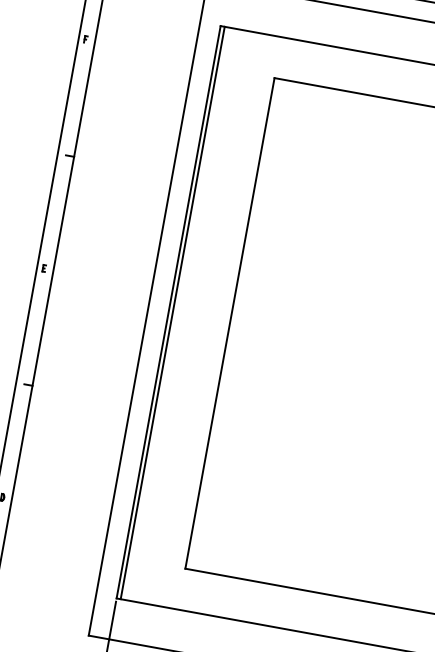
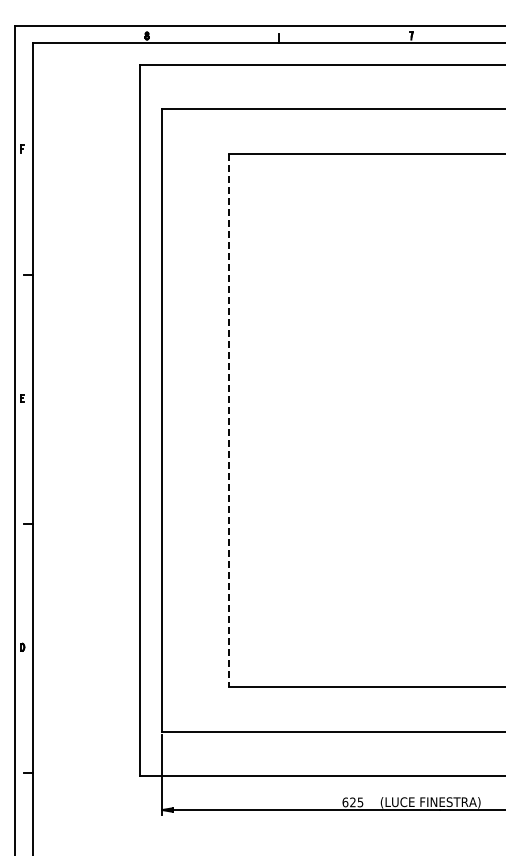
line: (172, 313) -> (166, 420), removed
line: (229, 323) -> (228, 420), solid -> dashed

